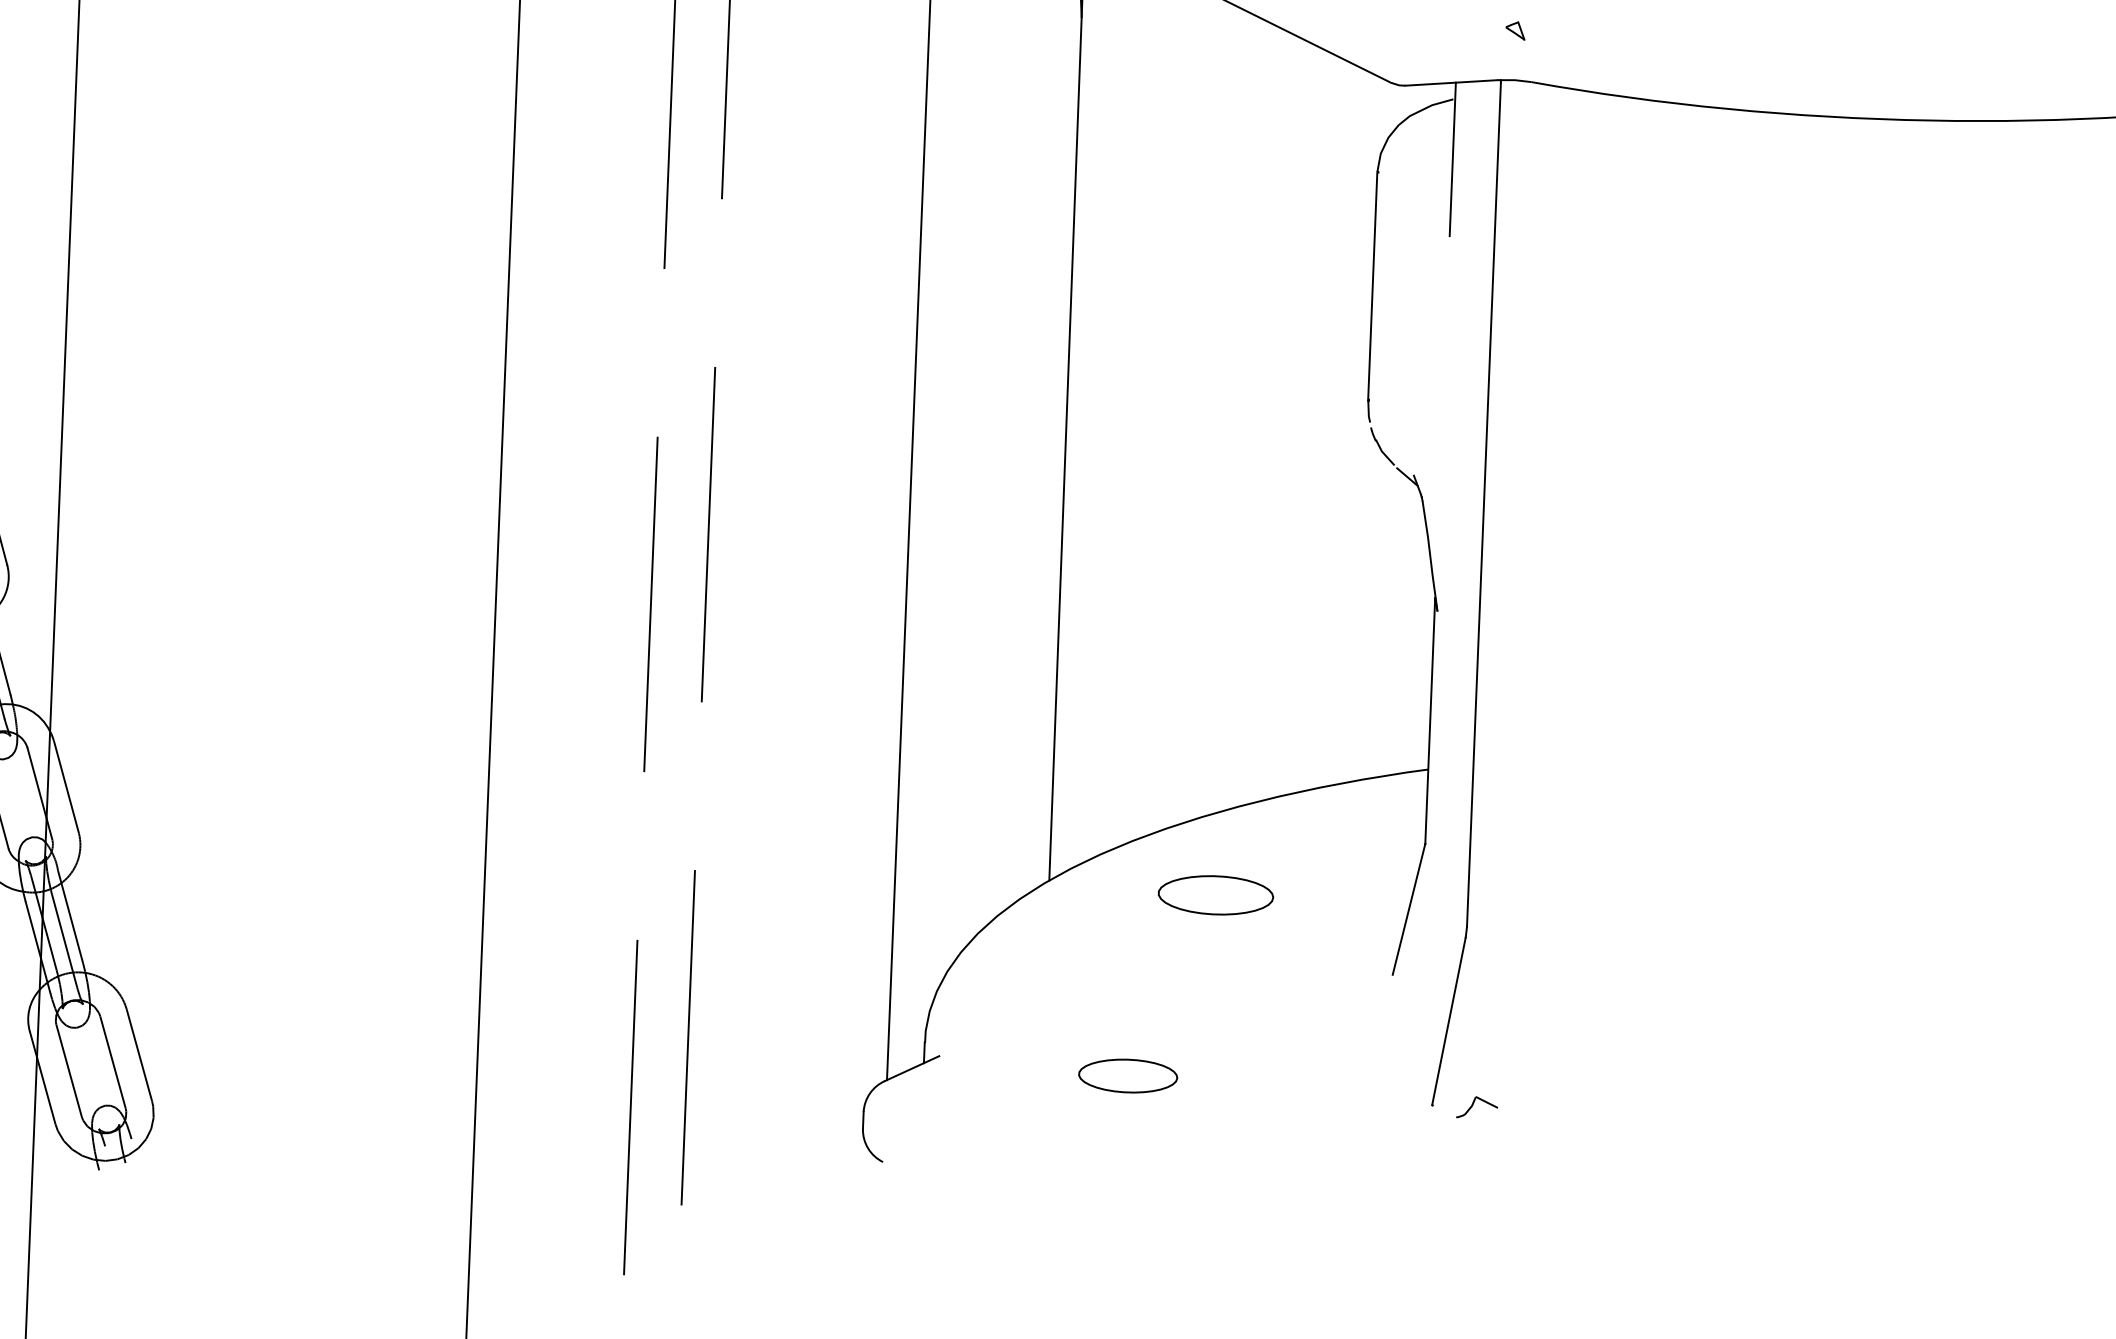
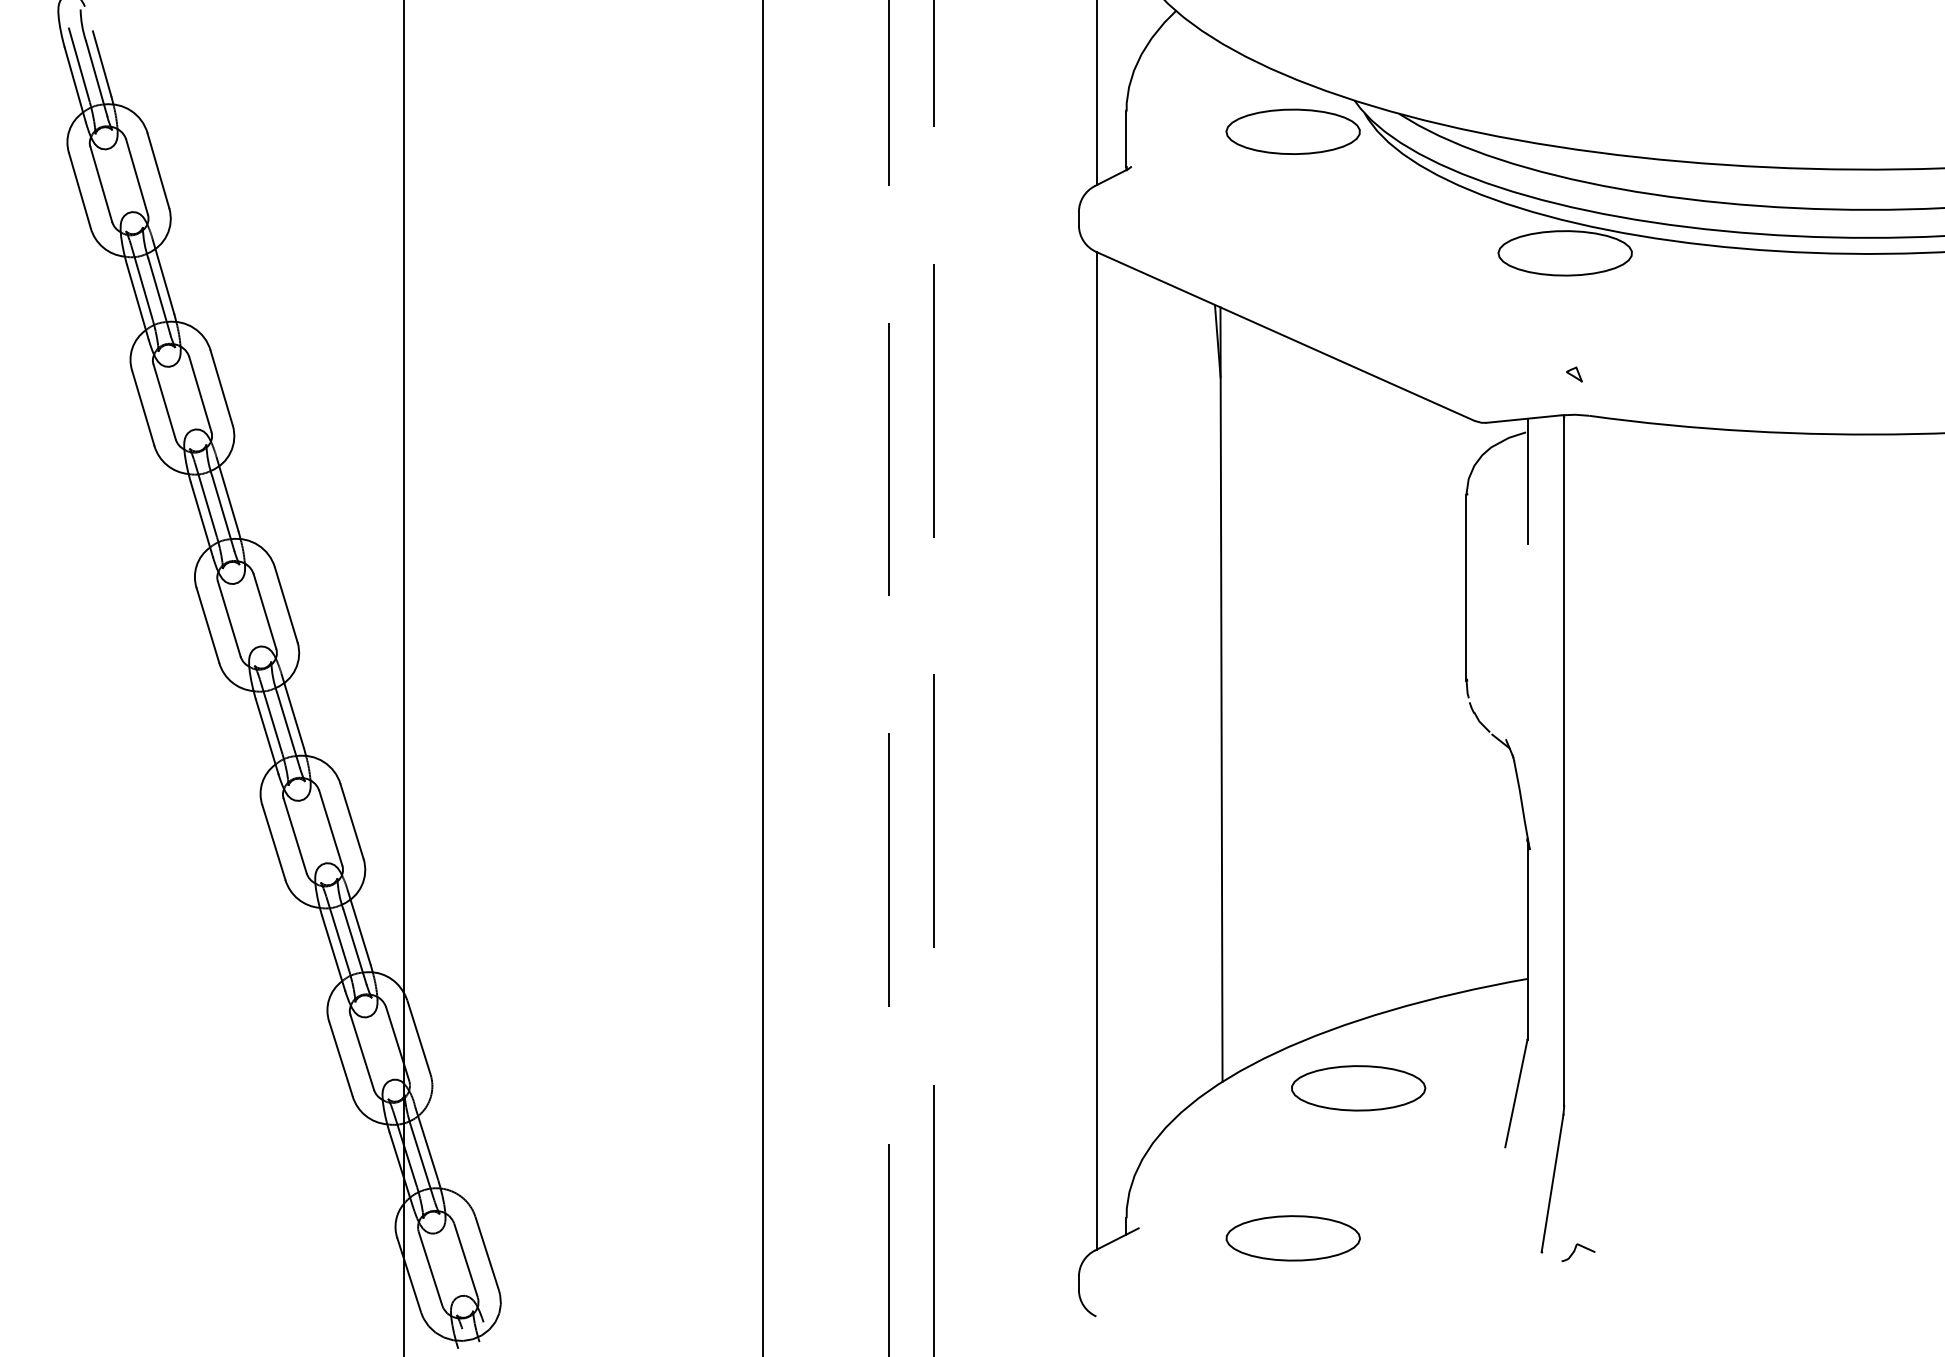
part: (1215, 895) -> (1358, 1088), size x1.43
part: (1127, 1076) -> (1292, 1238), size x1.67

